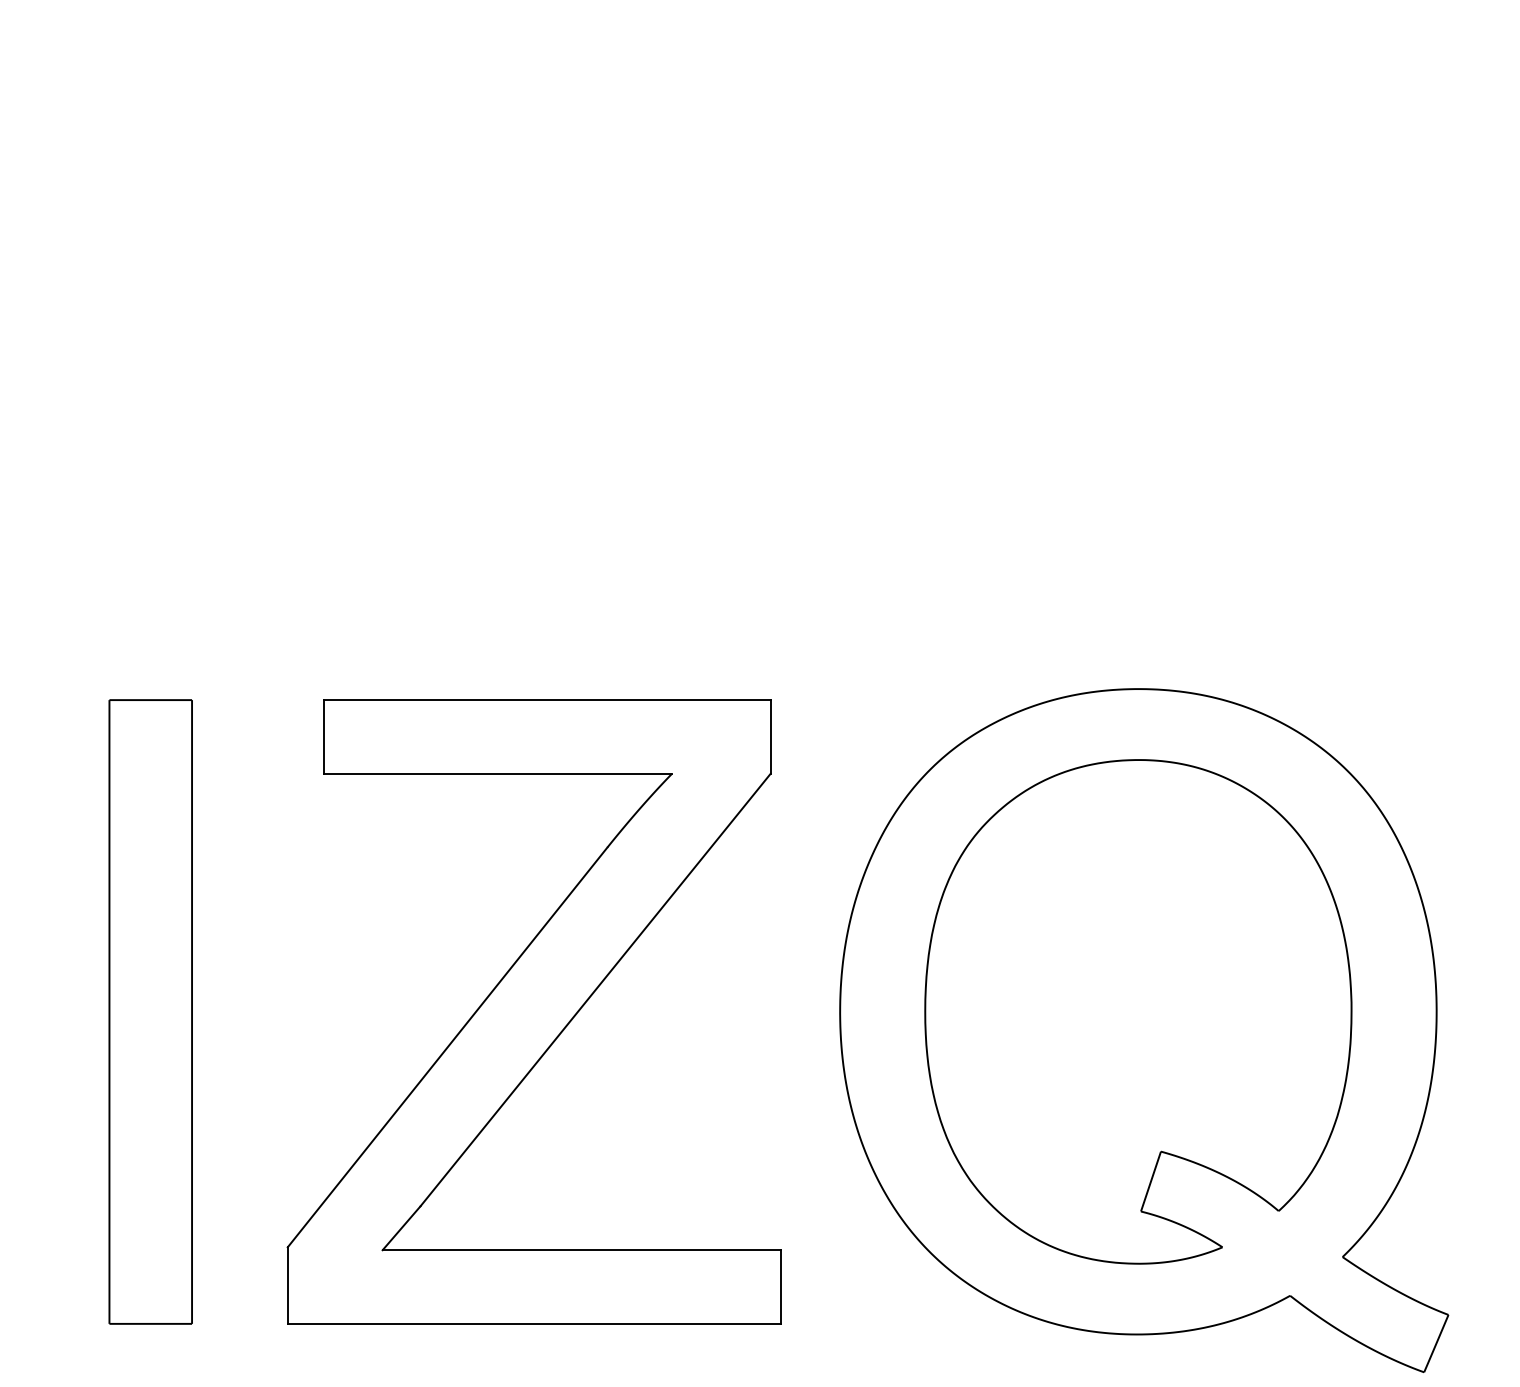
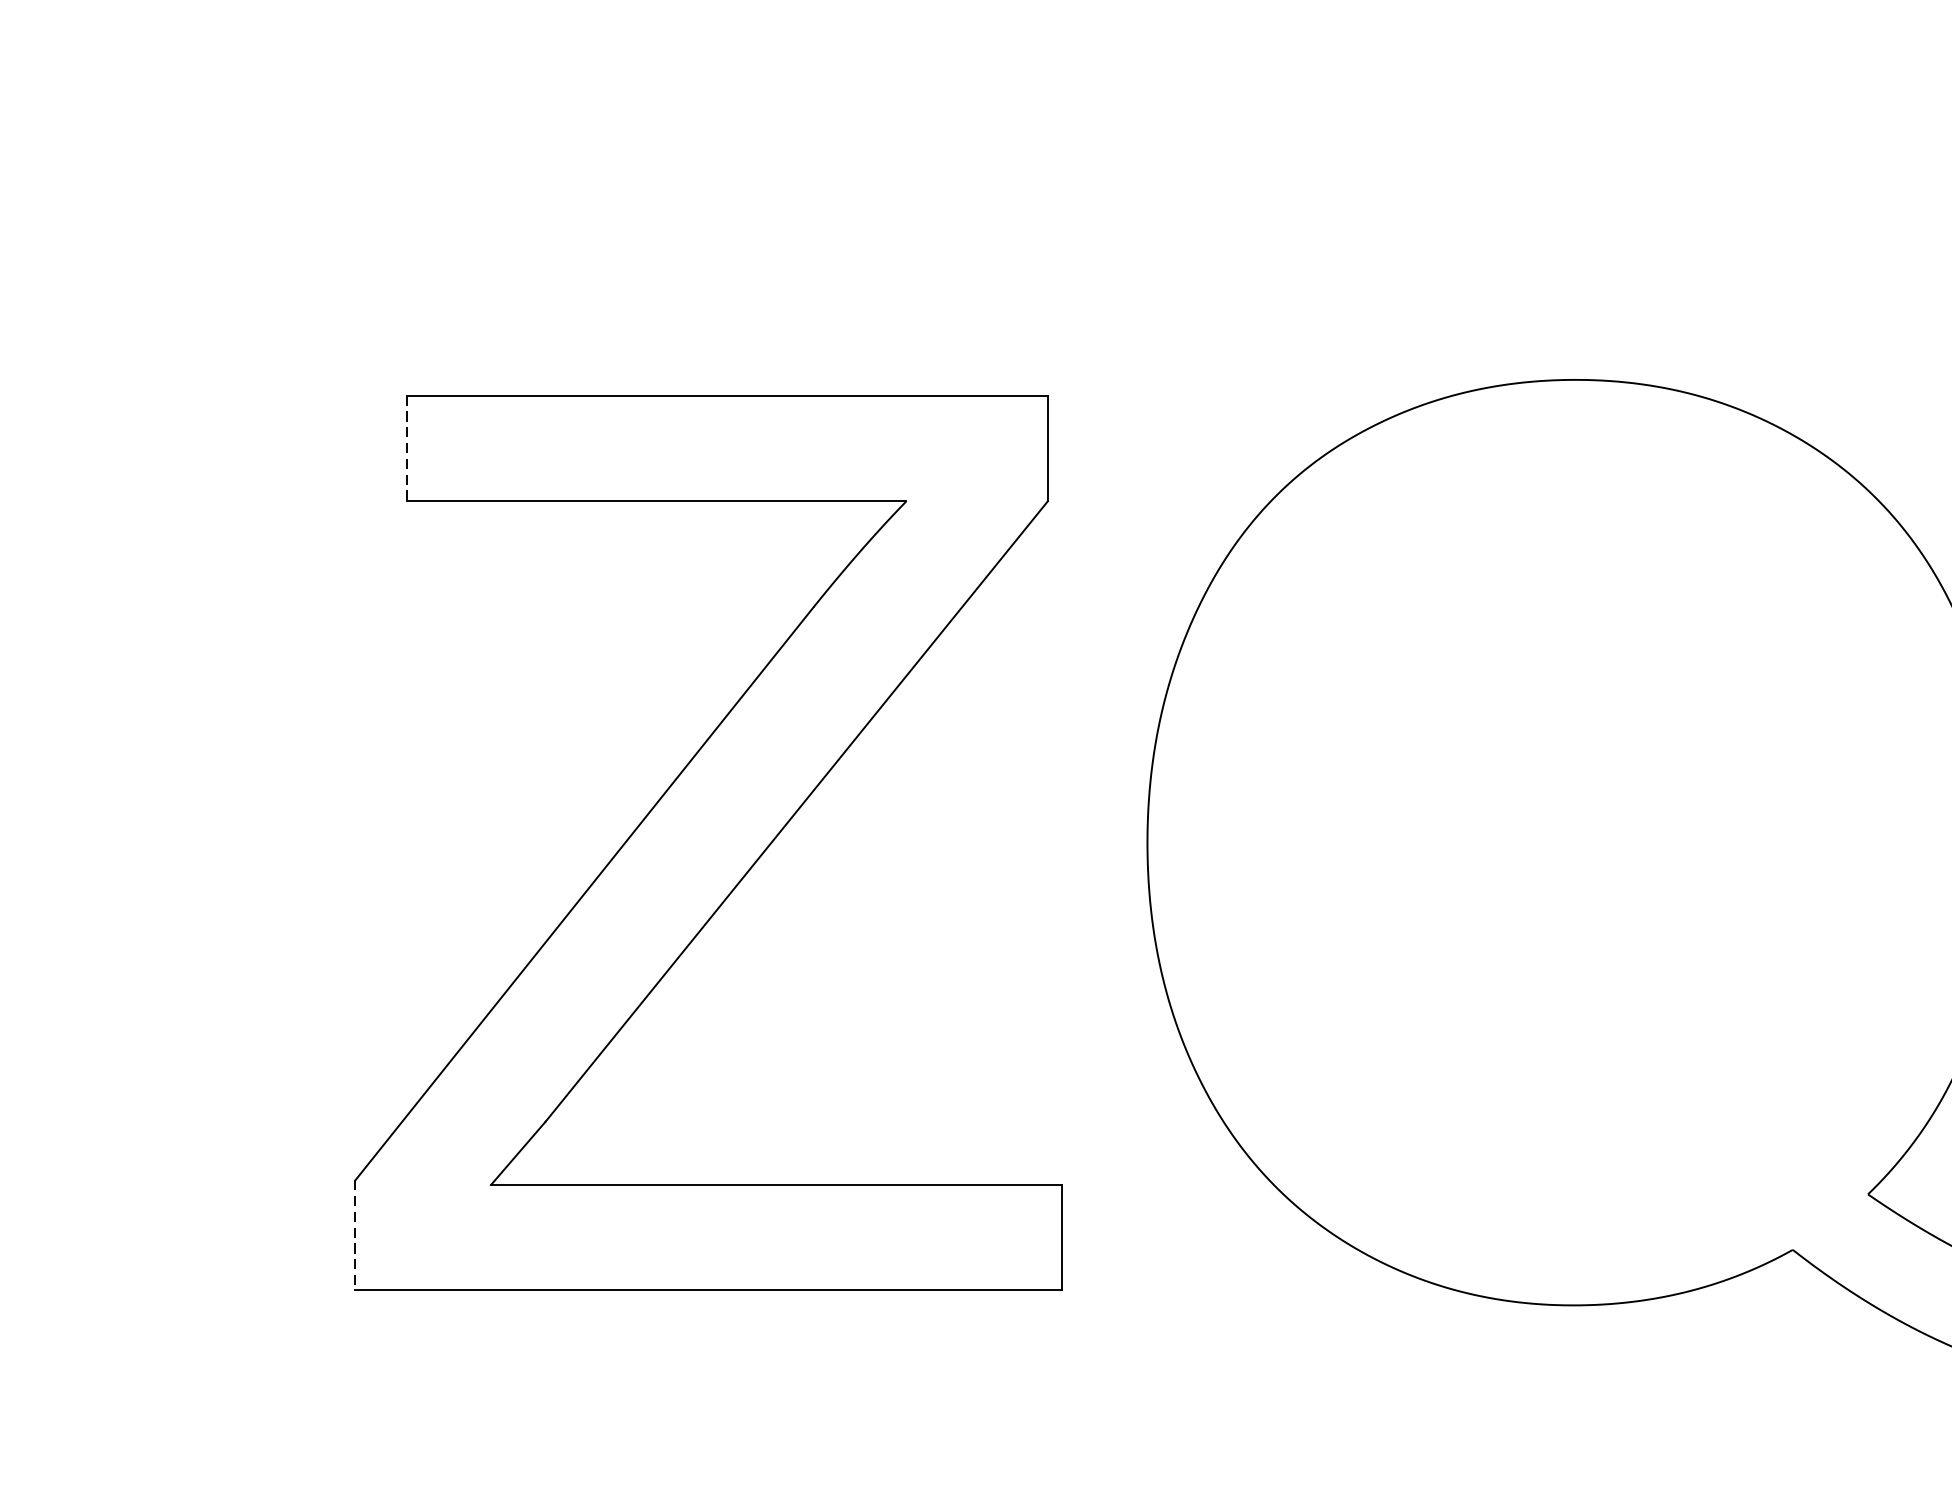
line: (323, 736) -> (406, 447), solid -> dashed
part: (150, 1011) -> (158, 842), removed
part: (1138, 1011) -> (1575, 842), removed
line: (287, 1286) -> (354, 1236), solid -> dashed

